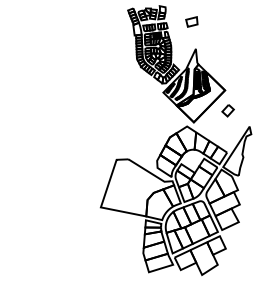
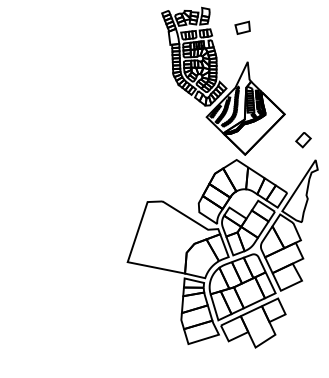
part: (228, 111) -> (303, 140), moved

